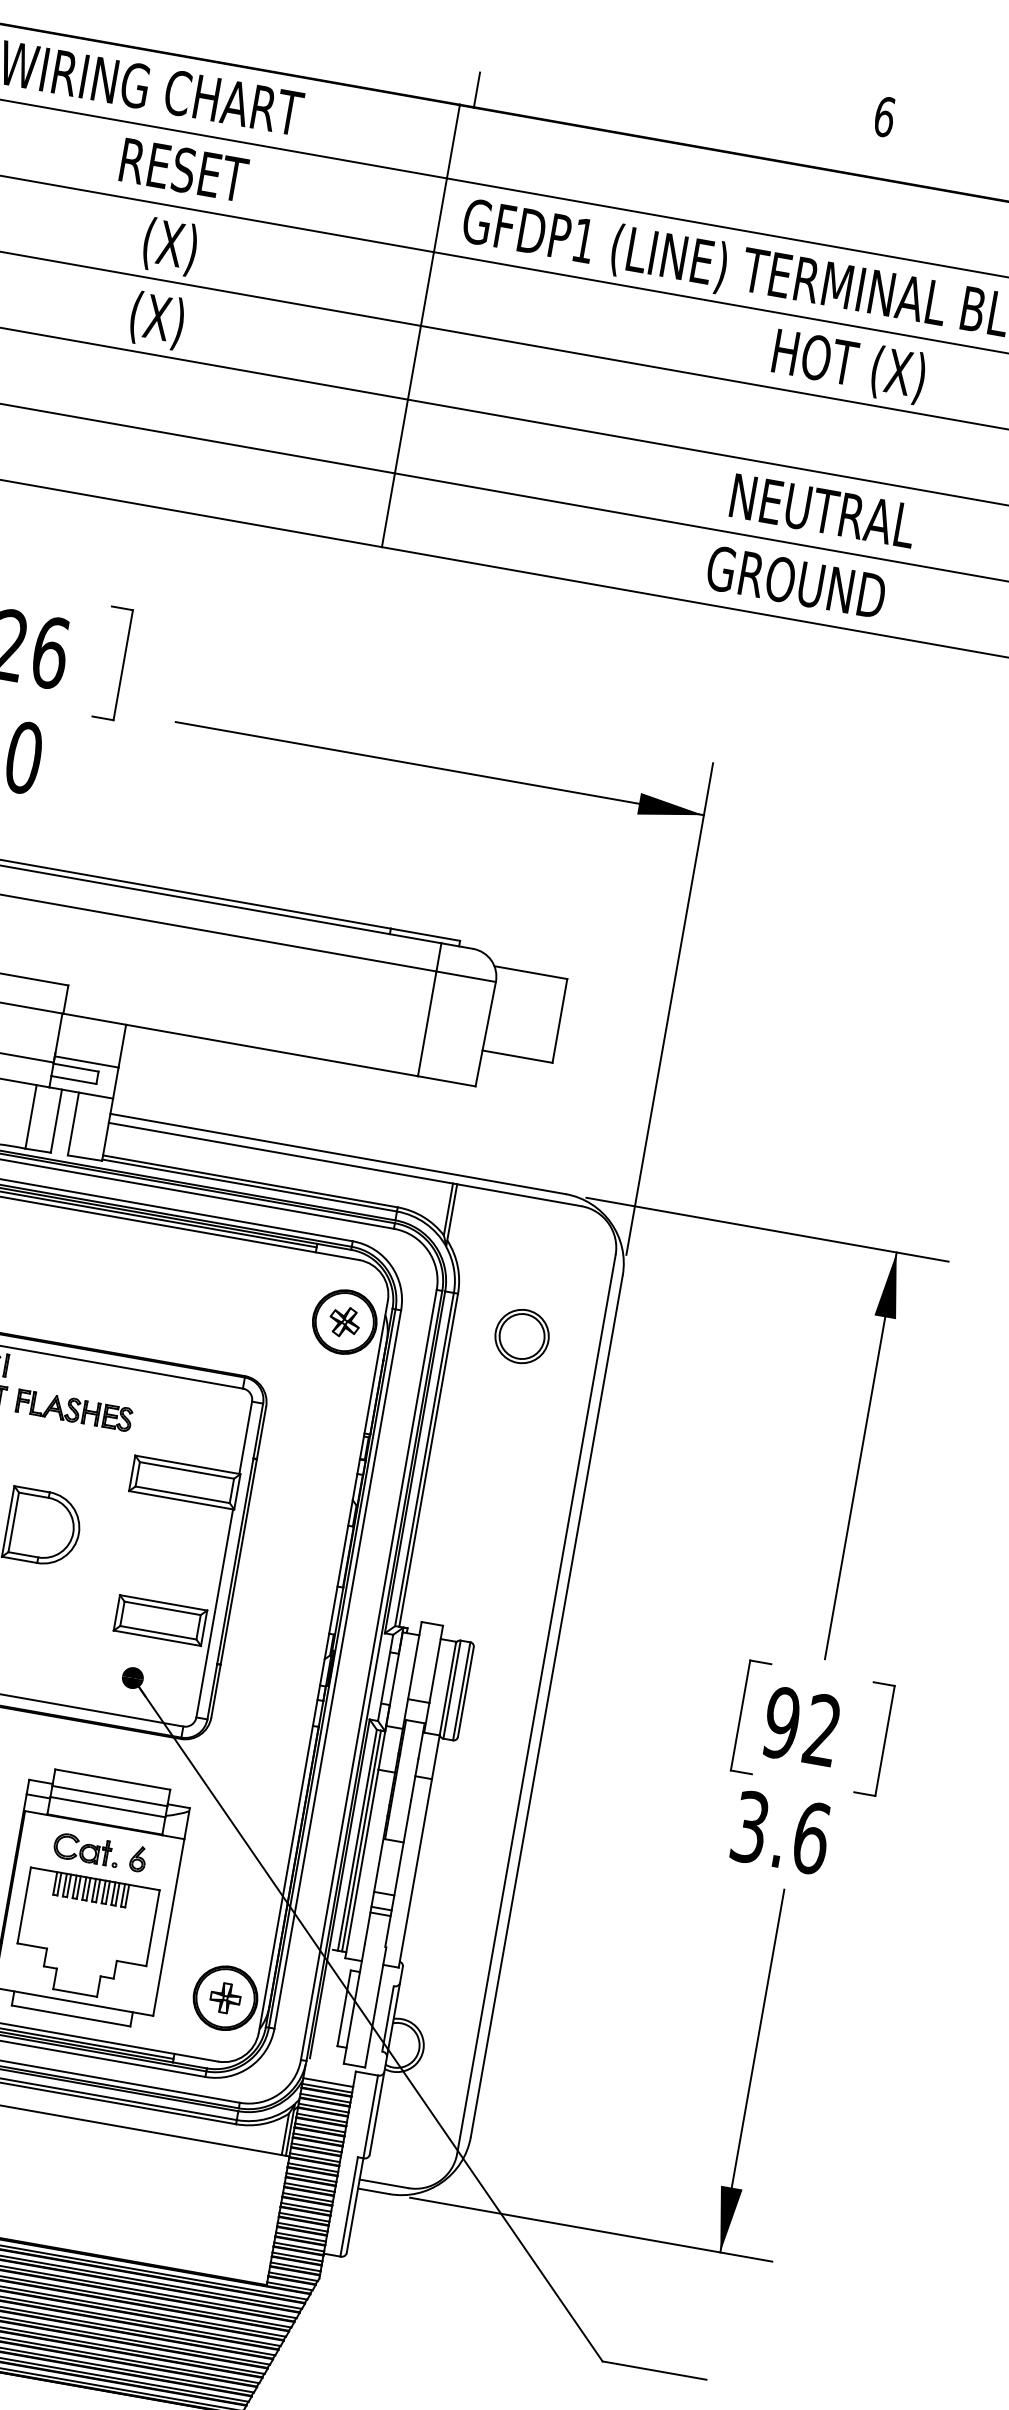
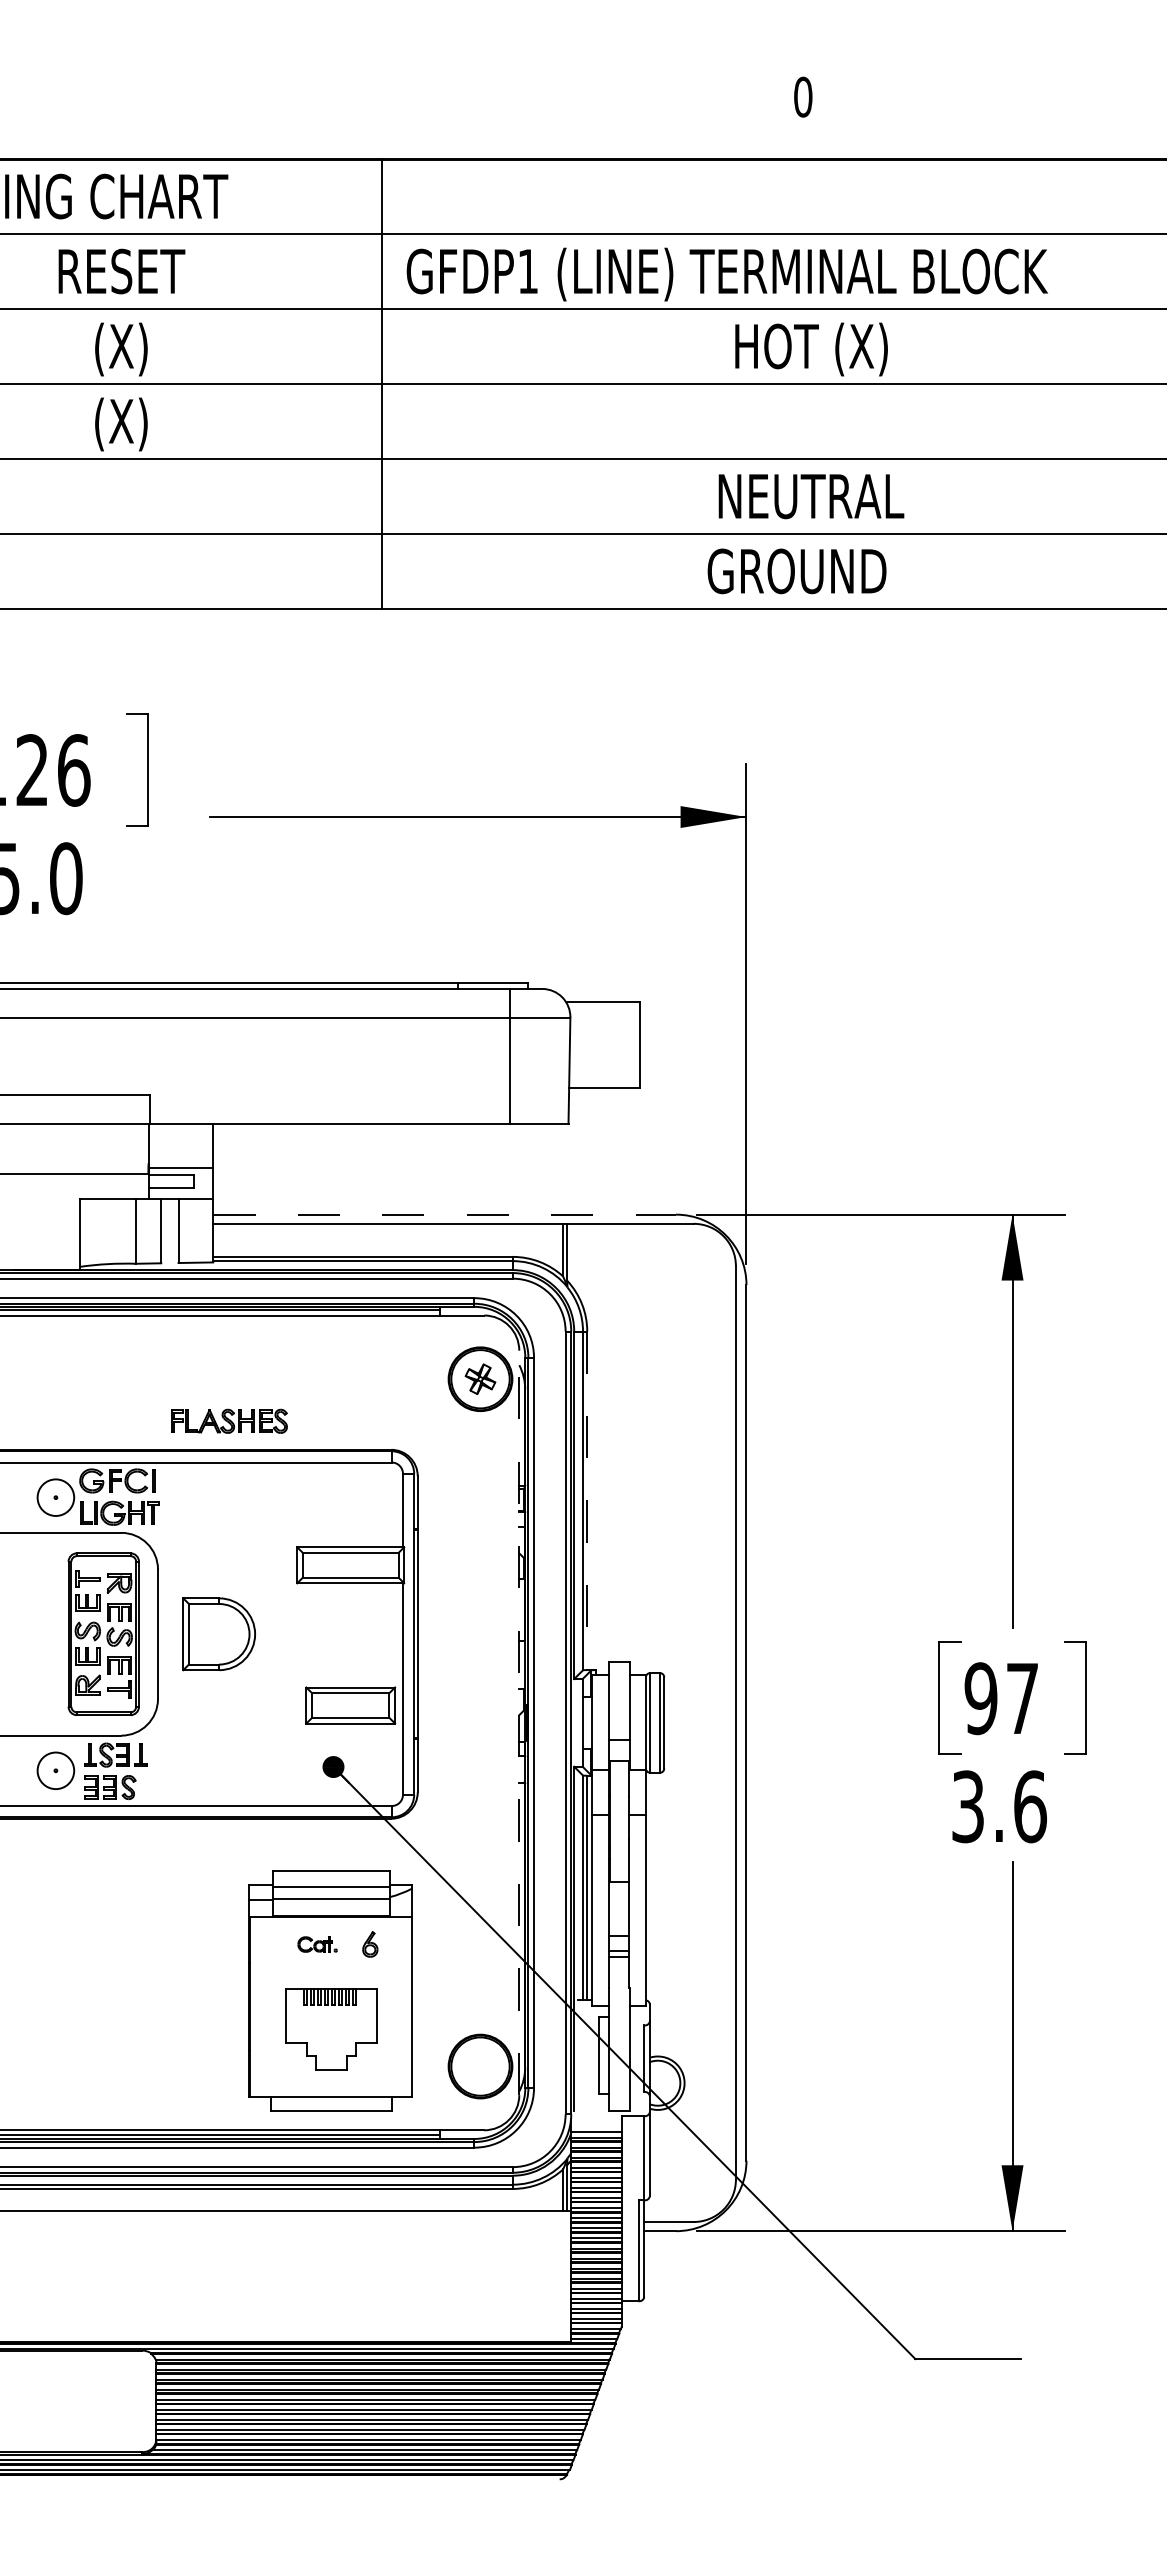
line: (476, 89) -> (396, 141), removed
text: (884, 116) -> (803, 96), 6 -> 0
line: (338, 1153) -> (445, 1214), solid -> dashed
part: (521, 1336) -> (657, 1362), removed
part: (74, 1409) -> (229, 1420), moved
line: (428, 1460) -> (587, 1501), solid -> dashed
line: (323, 1666) -> (519, 1722), solid -> dashed
text: (821, 1729) -> (1021, 1697), 92 -> 97
part: (86, 1849) -> (317, 1944), size x0.6
part: (85, 1935) -> (331, 2029), size x0.7
part: (225, 1998) -> (480, 2066), removed

